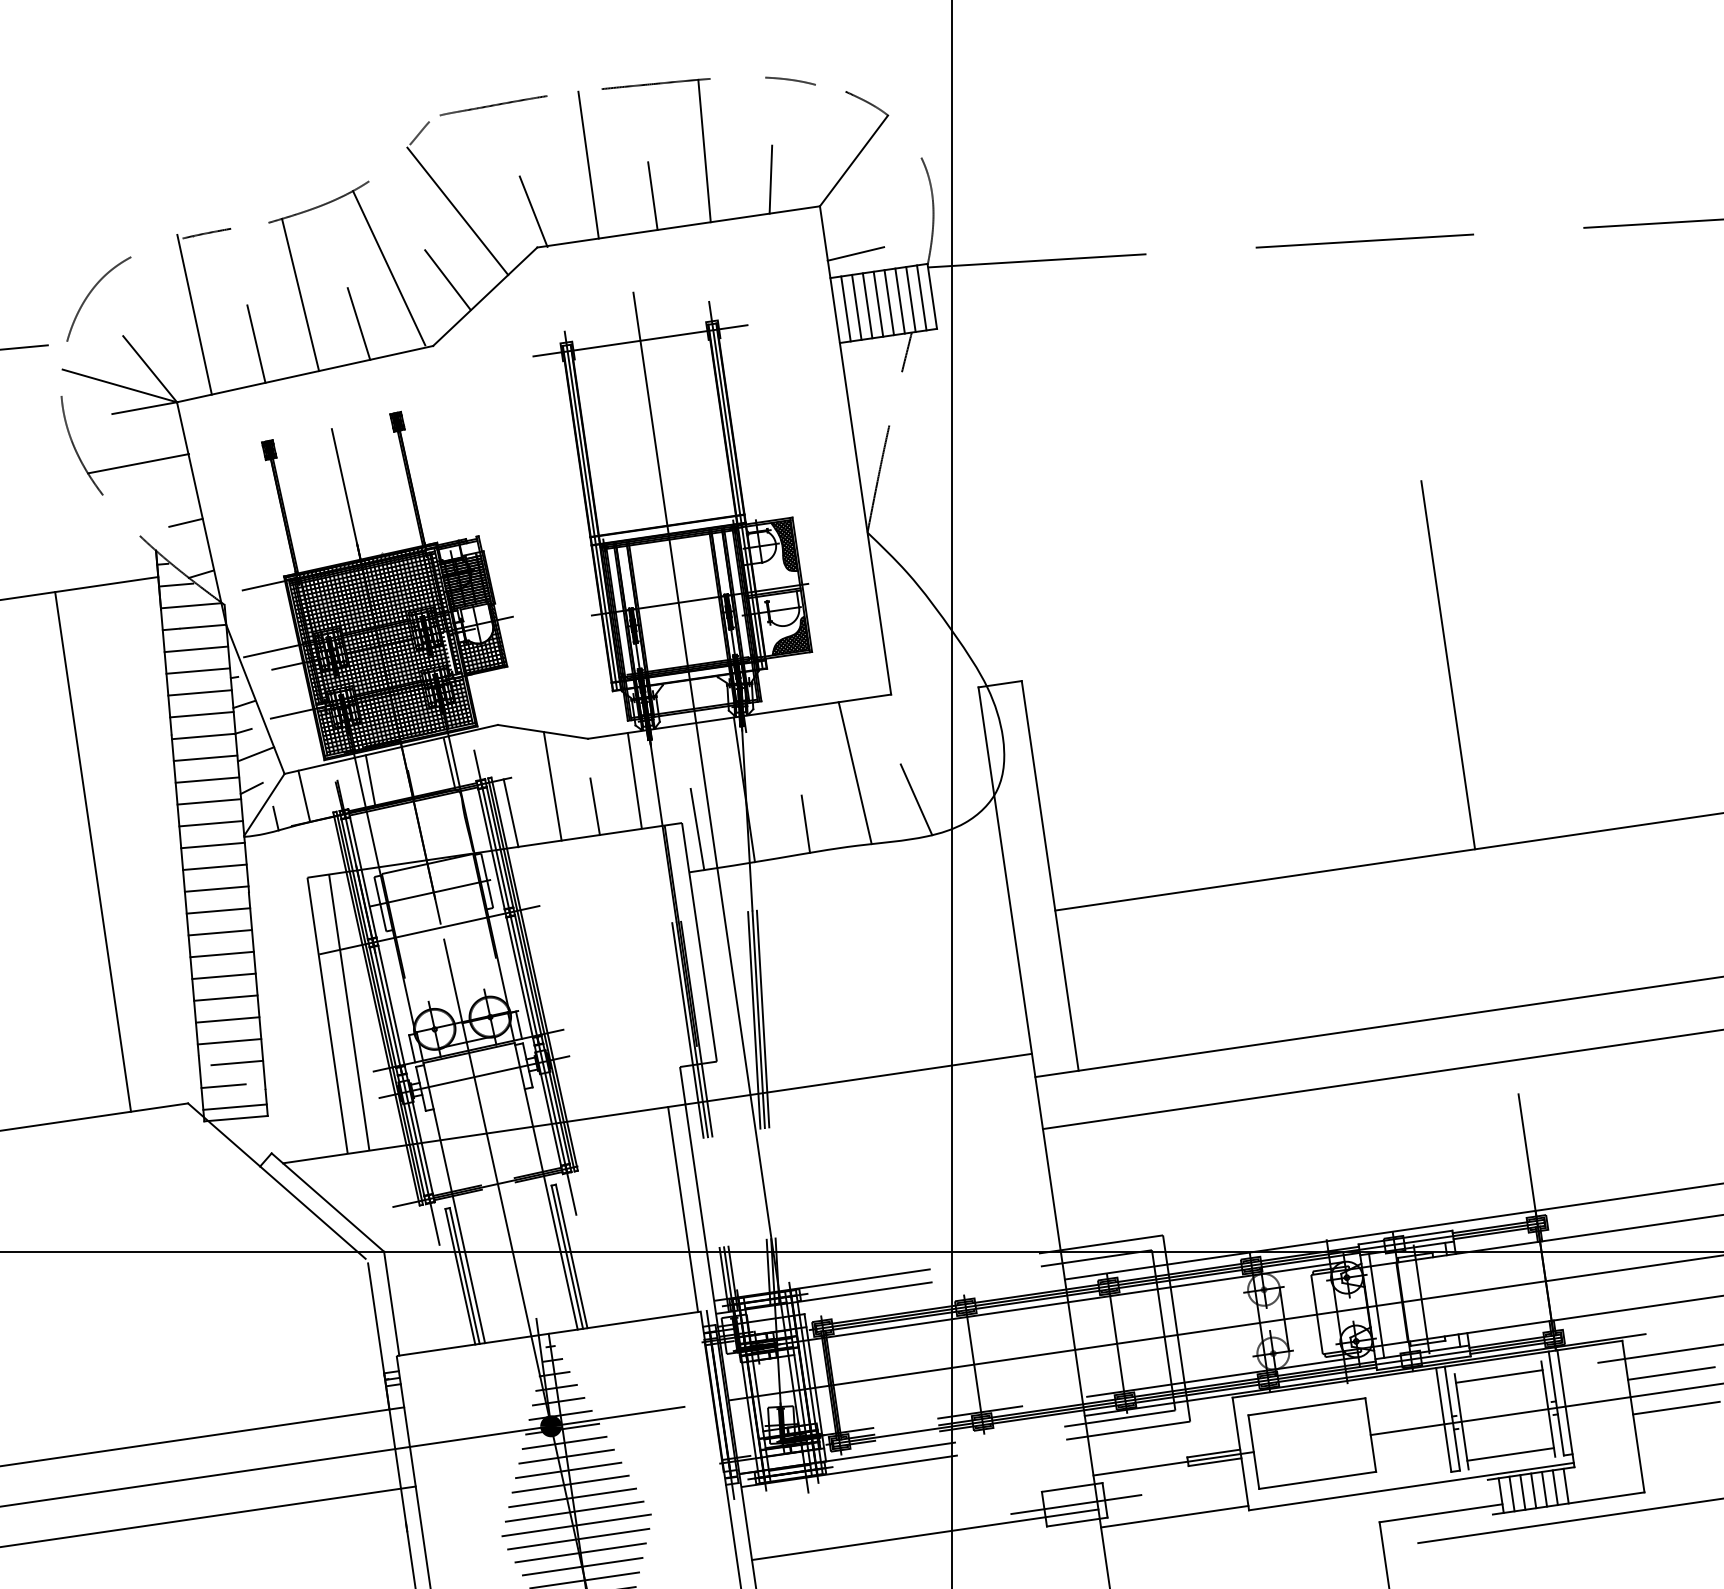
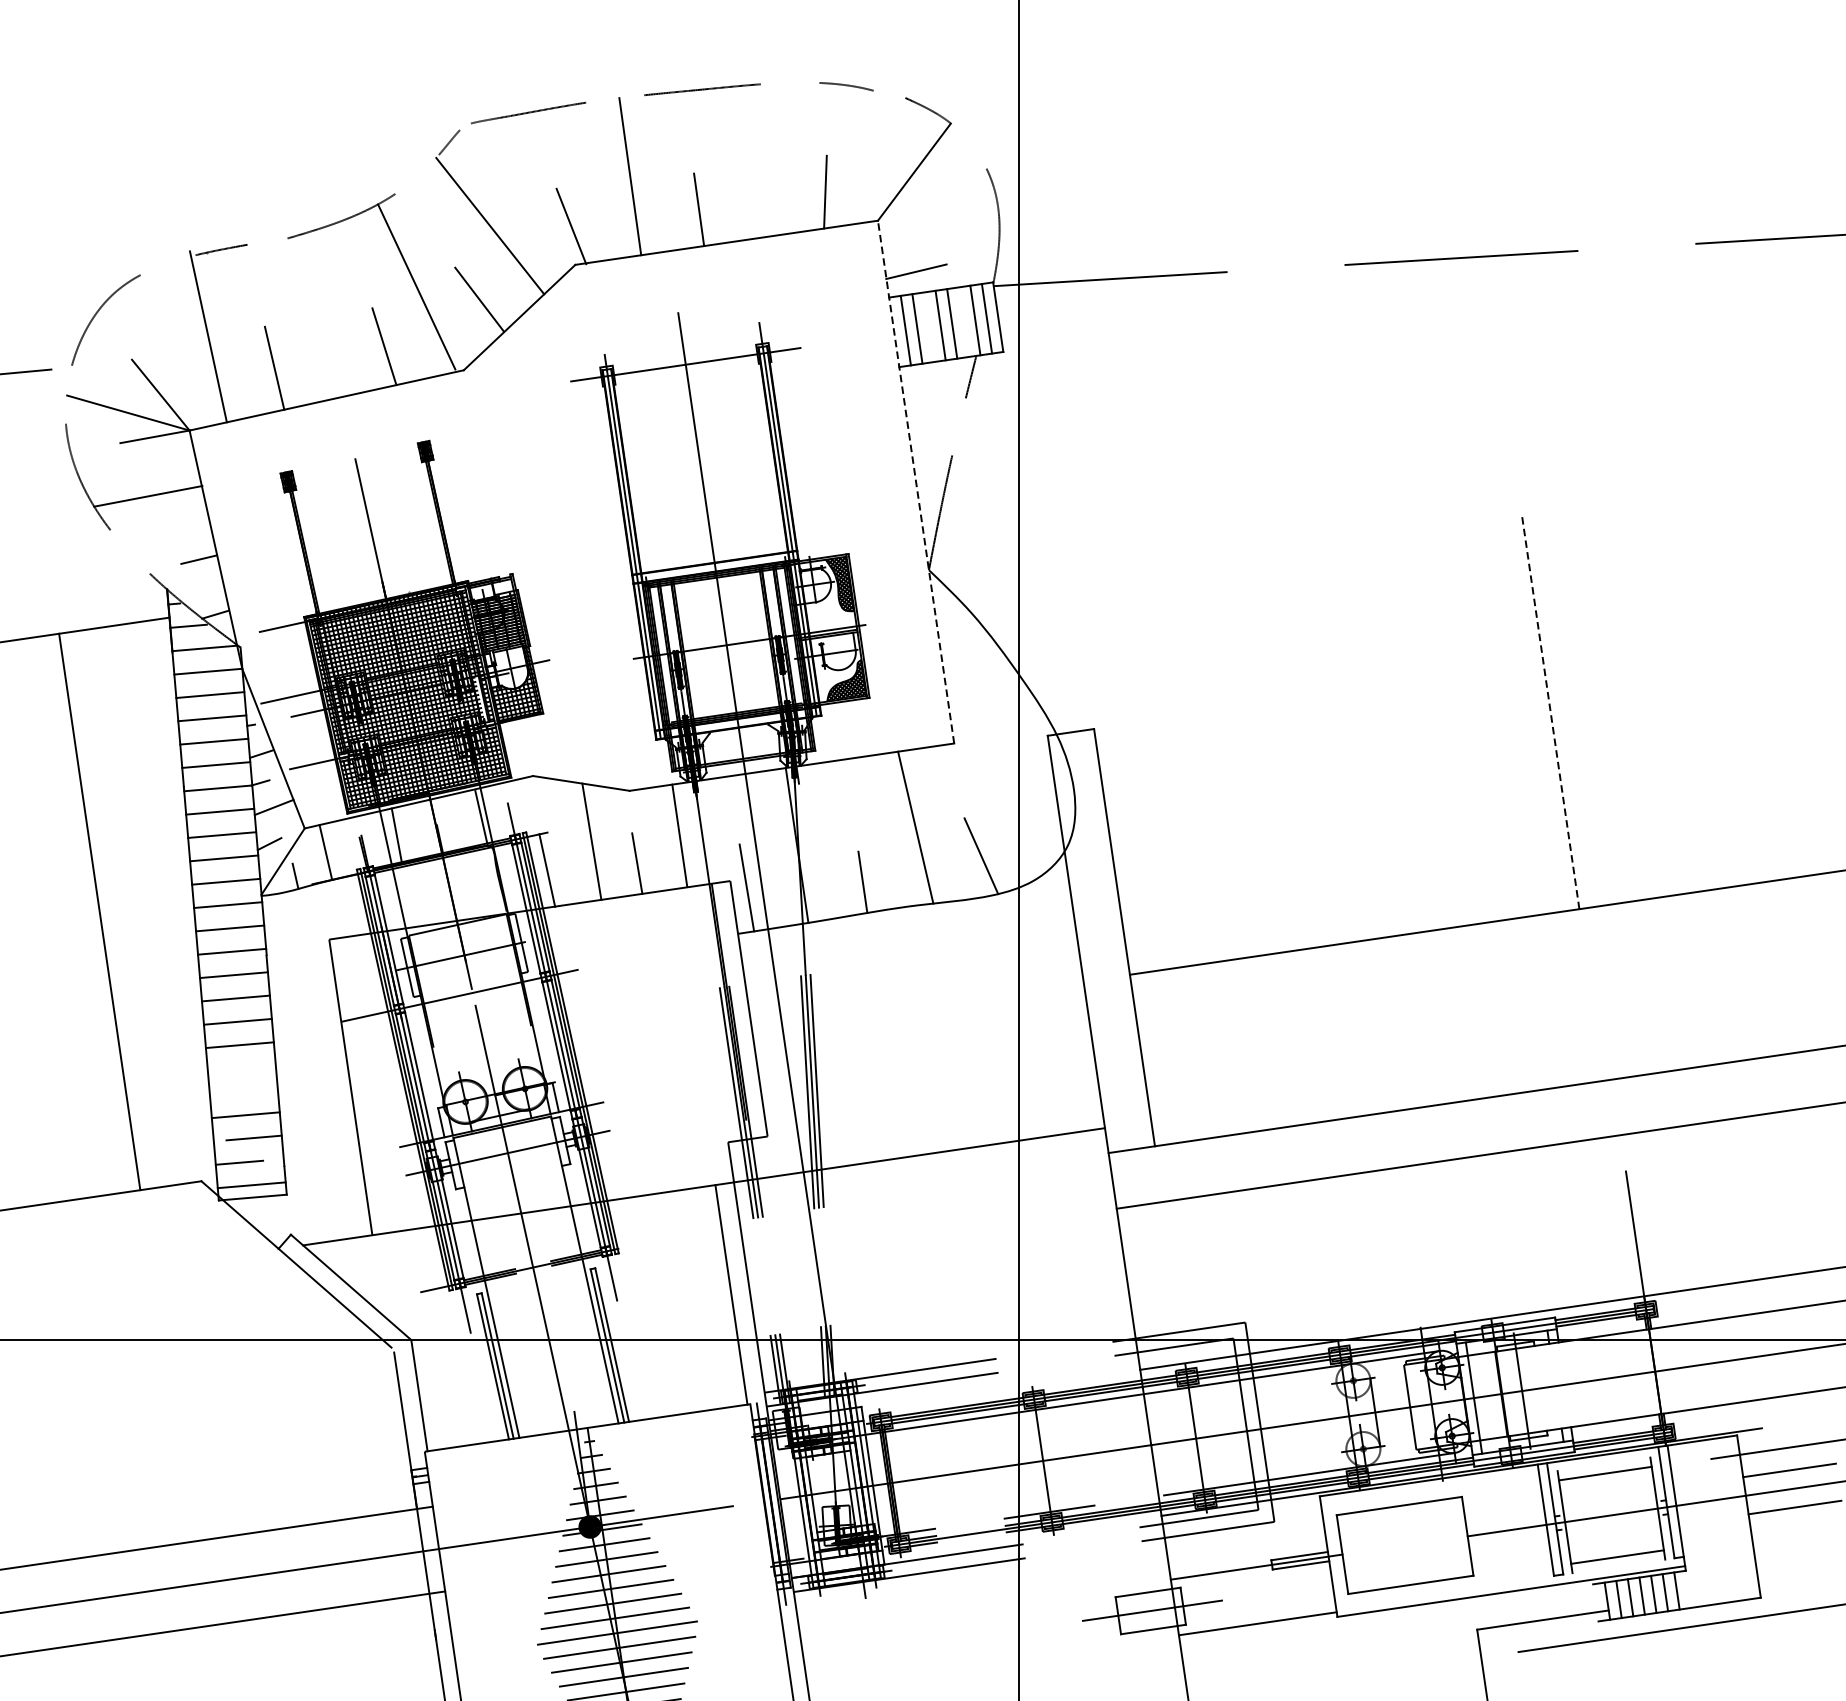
line: (704, 150) -> (754, 160), removed
line: (300, 294) -> (321, 315), removed
line: (899, 300) -> (963, 321), removed
line: (867, 305) -> (928, 326), removed
line: (855, 450) -> (916, 482), solid -> dashed
line: (1448, 665) -> (1550, 712), solid -> dashed
line: (225, 997) -> (241, 1067), removed
line: (349, 1012) -> (374, 1083), removed
line: (227, 1019) -> (243, 1091), removed
line: (925, 1534) -> (990, 1642), removed

